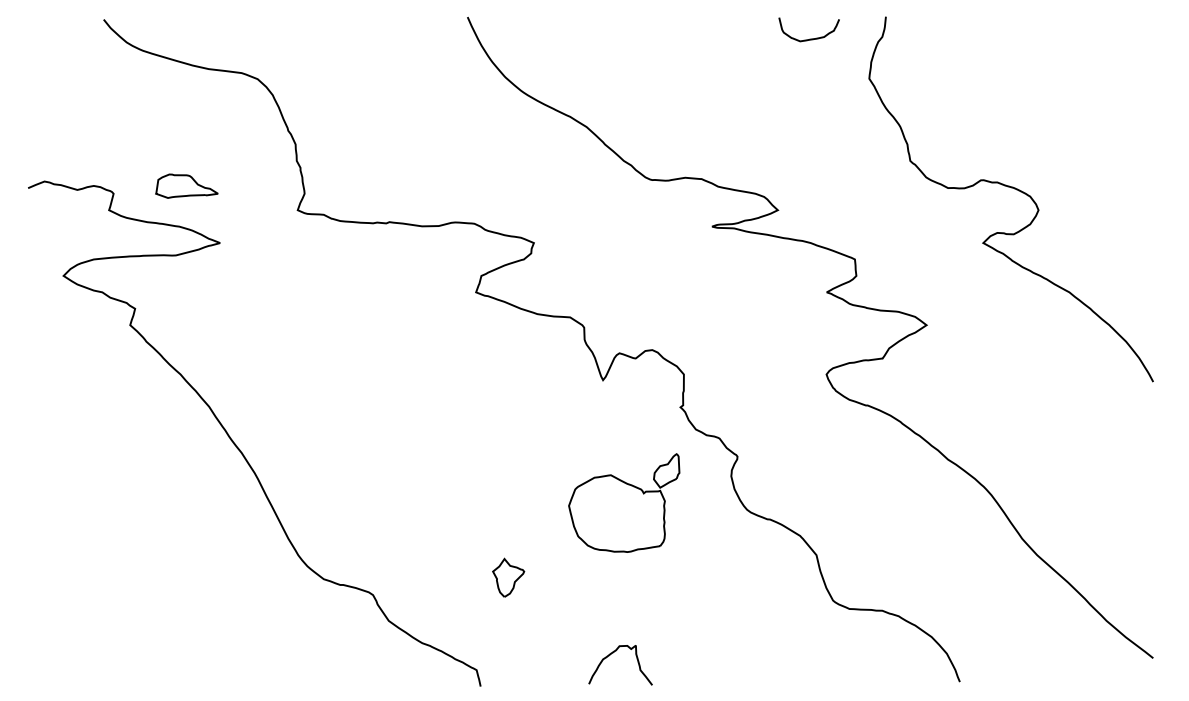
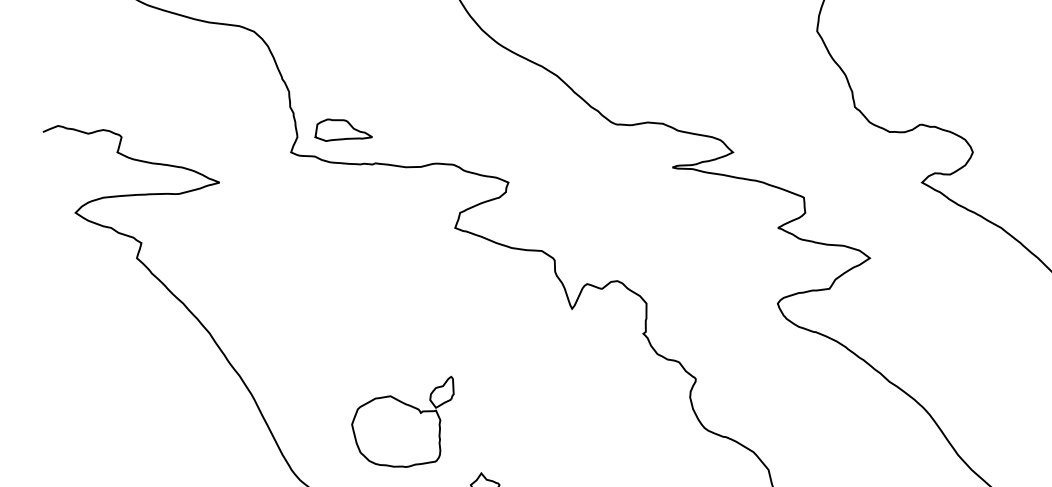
part: (186, 185) -> (343, 129), moved
part: (624, 502) -> (403, 421), moved

